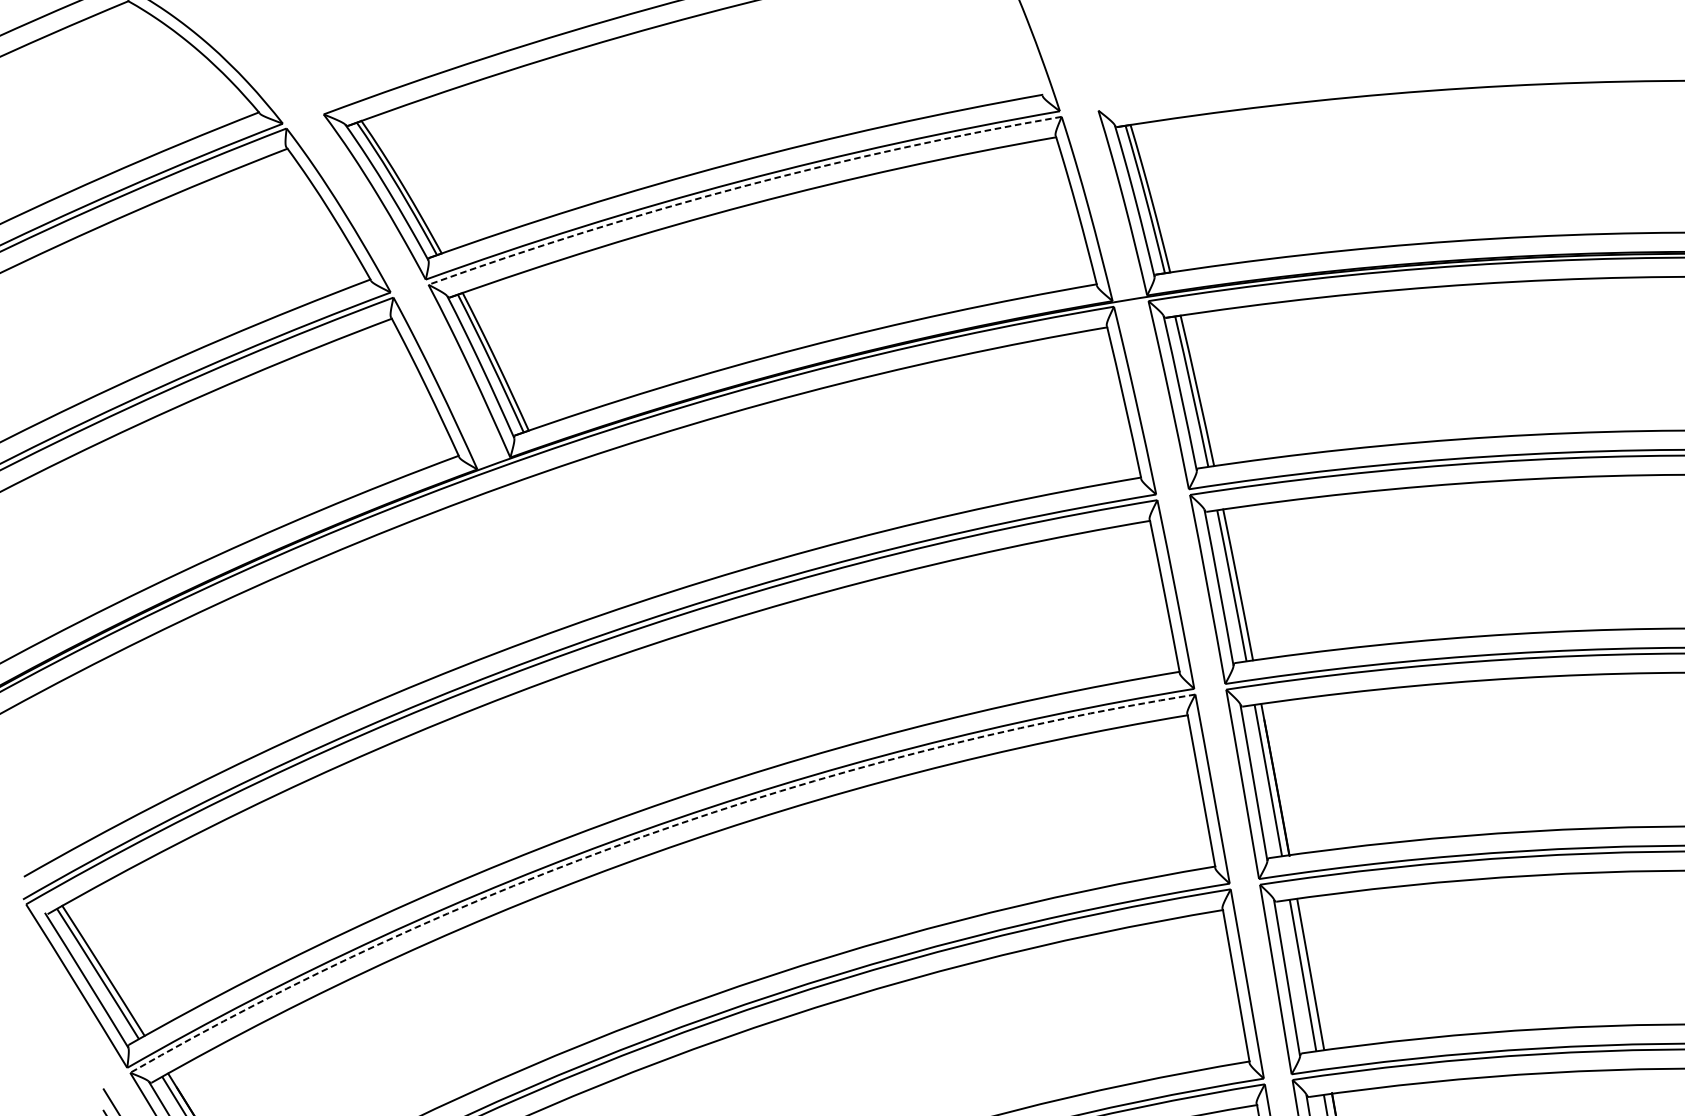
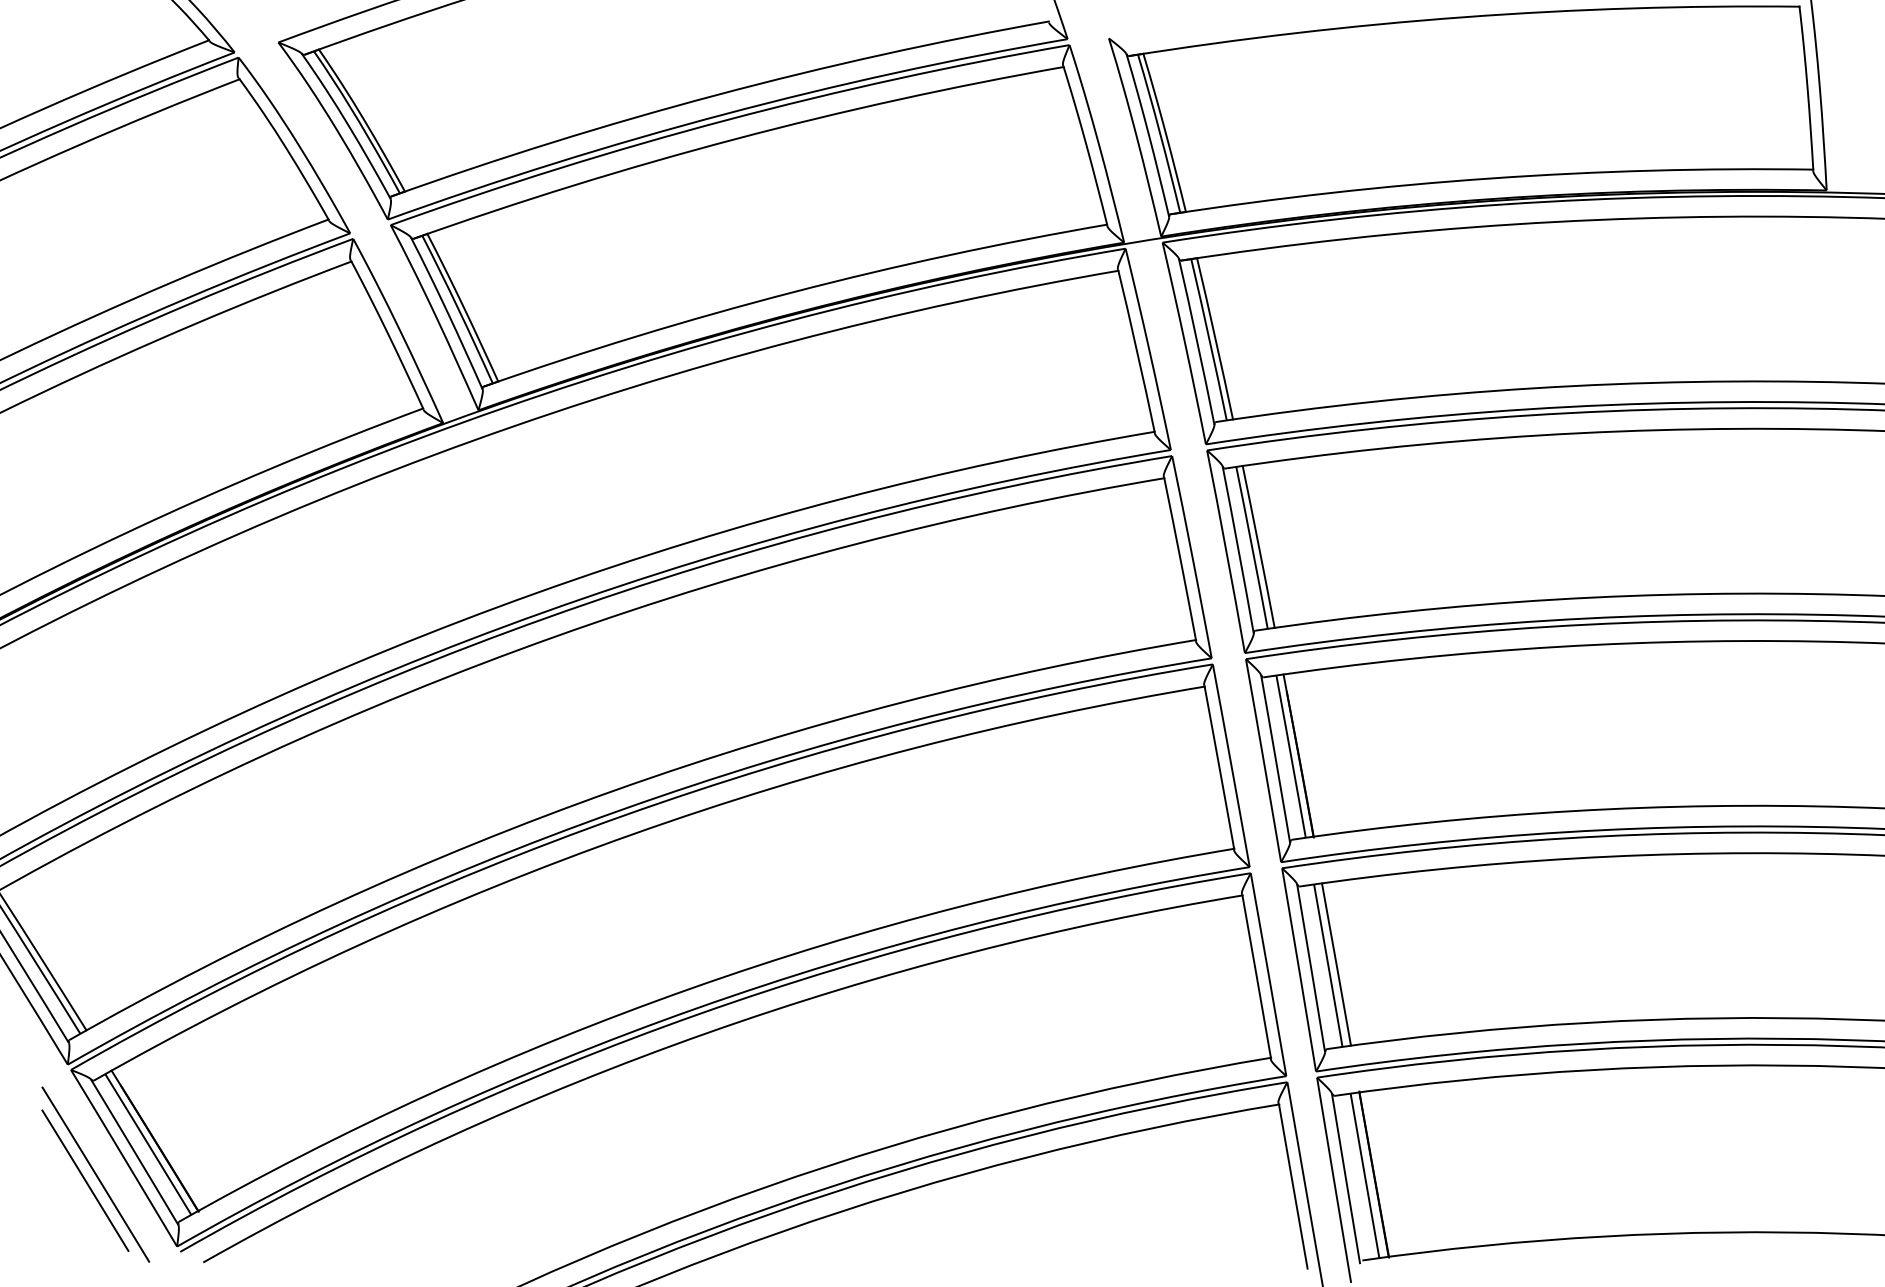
arc: (741, 187) -> (726, 120), dashed -> solid
arc: (645, 835) -> (623, 815), dashed -> solid

